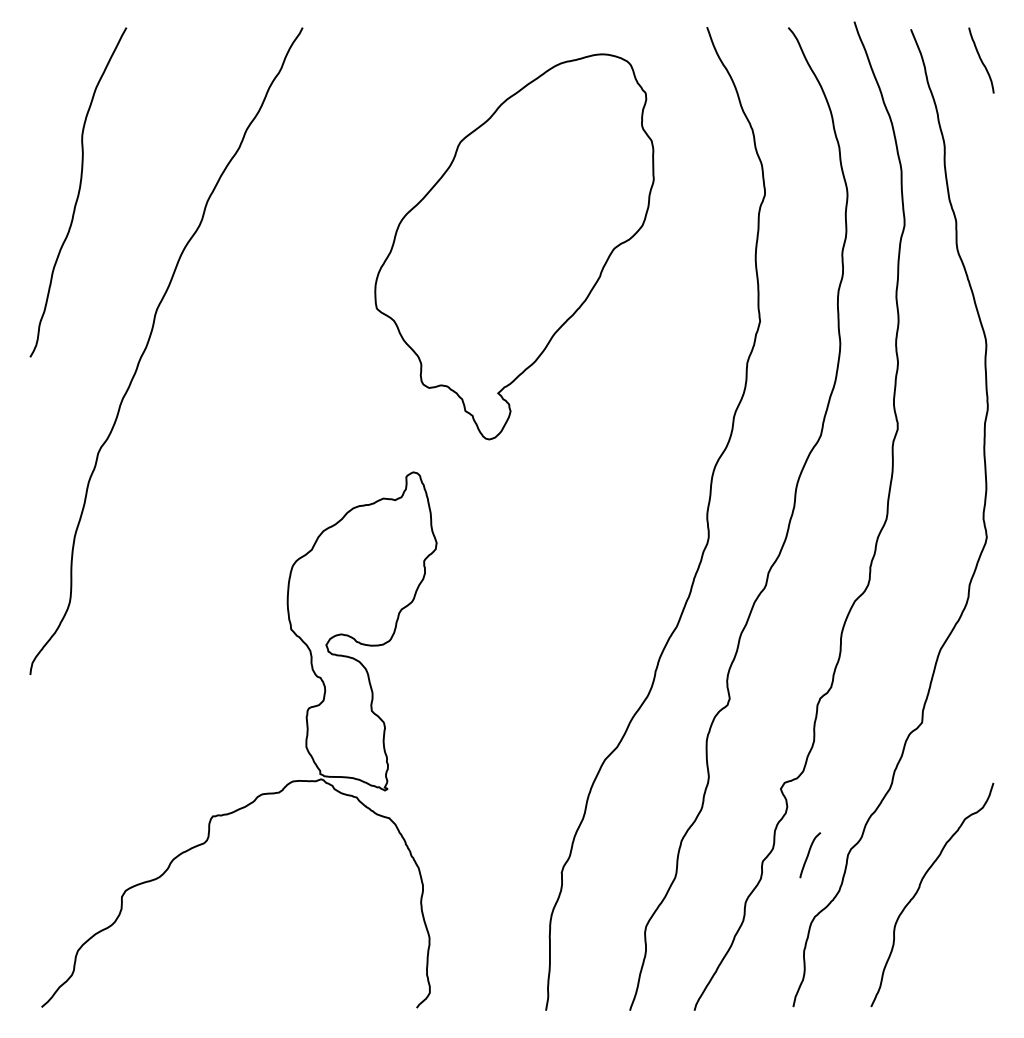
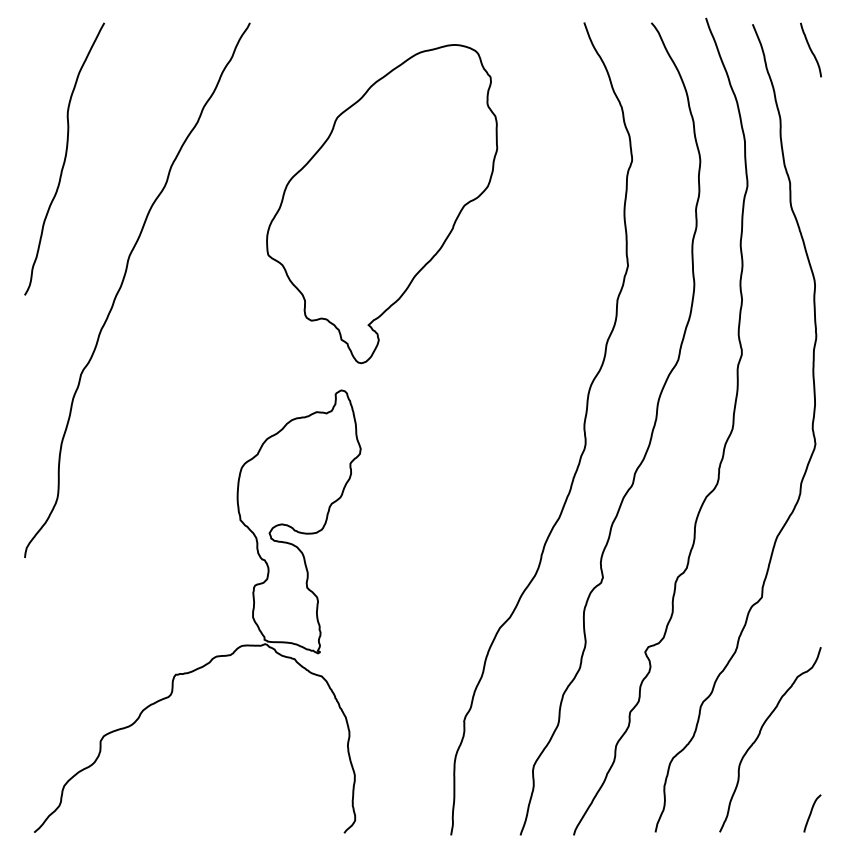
part: (514, 246) -> (382, 203), moved
curve: (809, 854) -> (811, 812), moved

